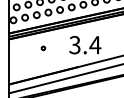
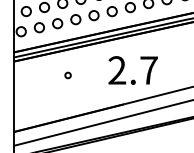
text: (85, 45) -> (133, 71), 3.4 -> 2.7

